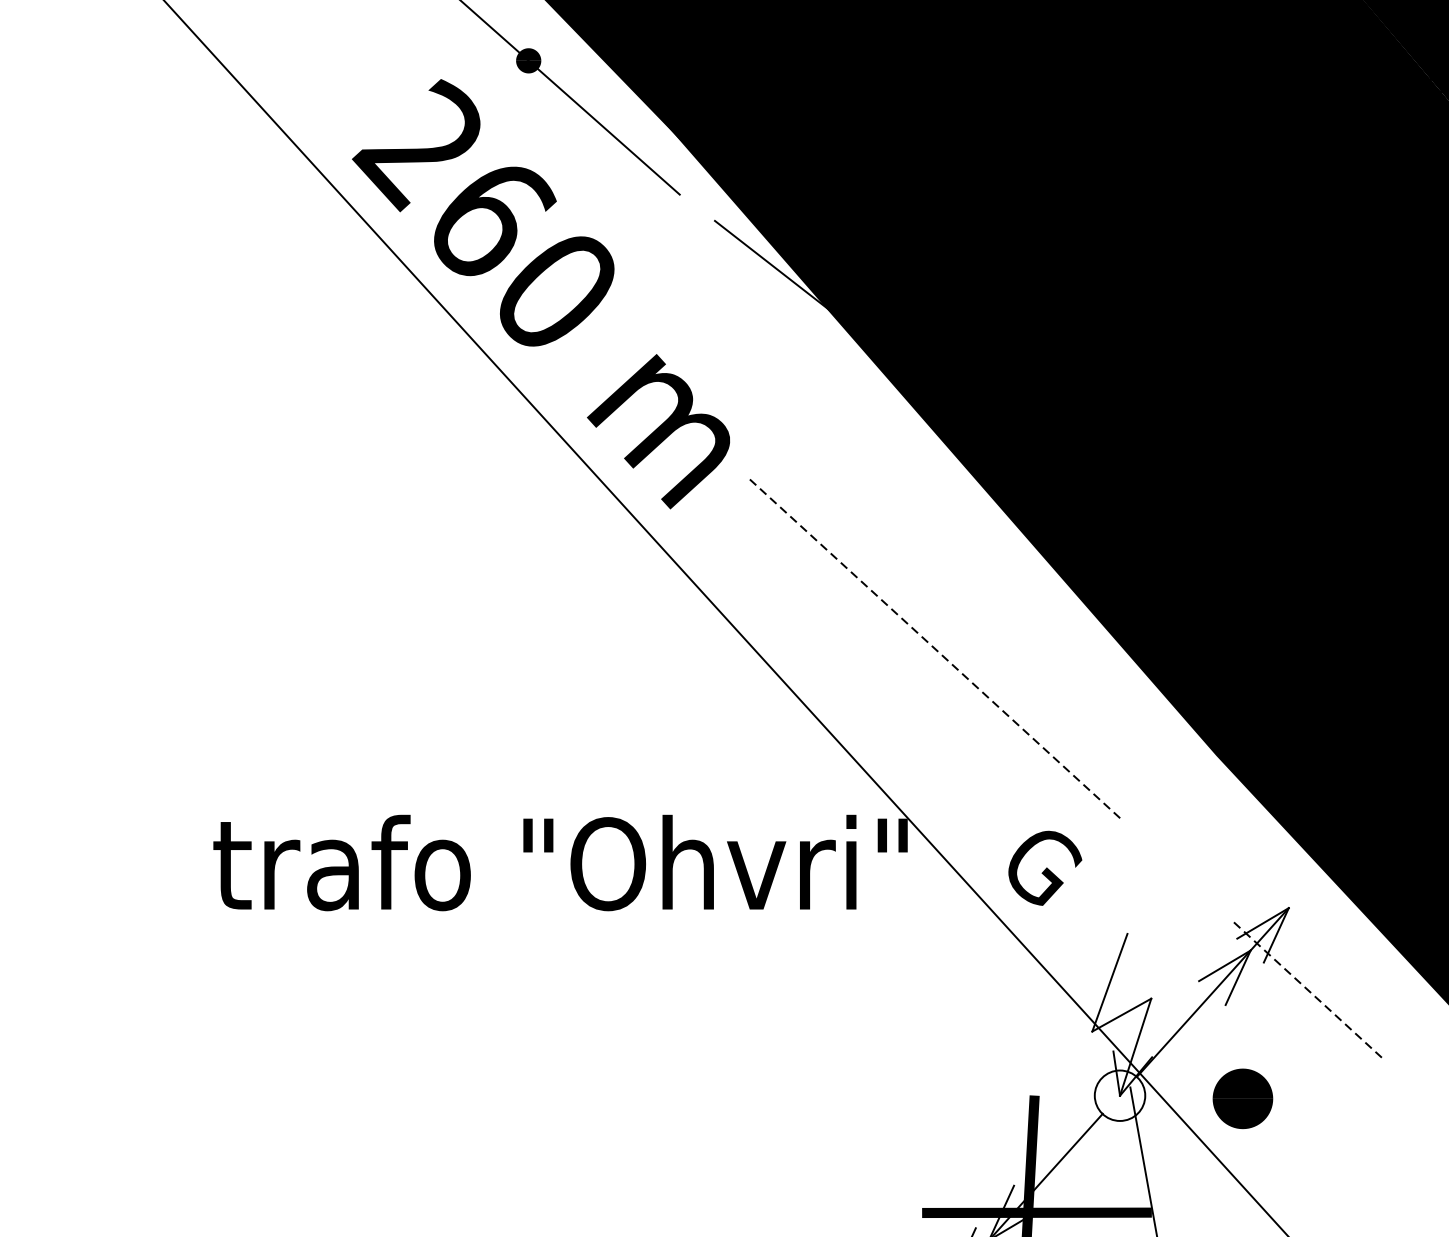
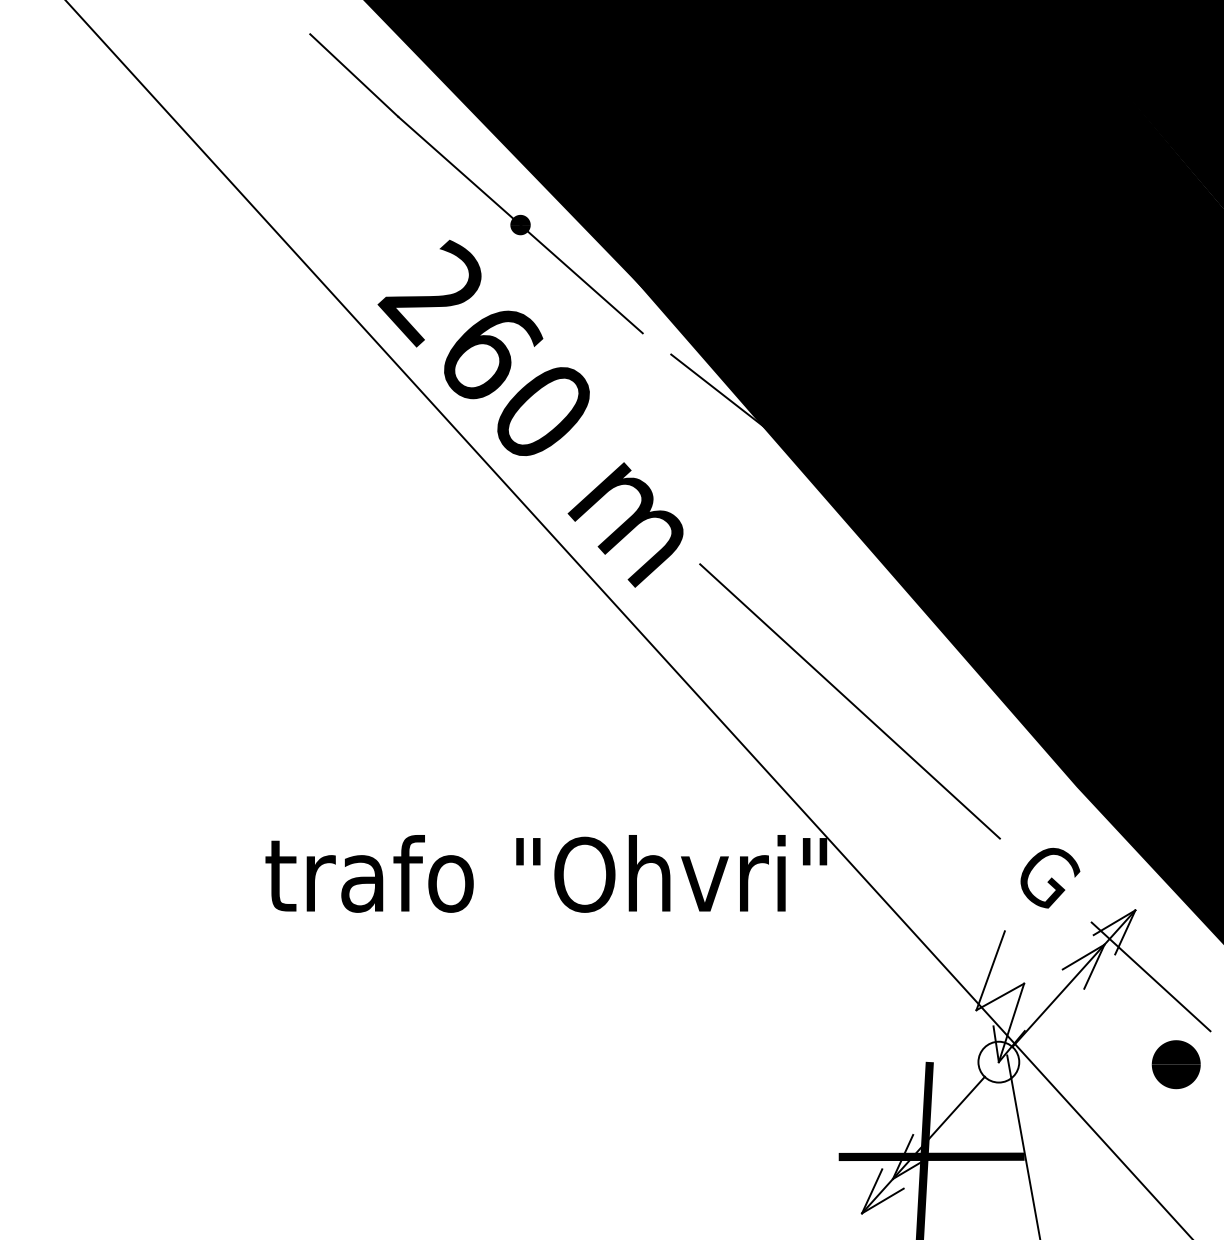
line: (936, 649) -> (850, 701), dashed -> solid
text: (1045, 867) -> (1050, 877), moved
line: (1308, 991) -> (1151, 977), dashed -> solid
part: (1241, 1098) -> (1175, 1064), moved

